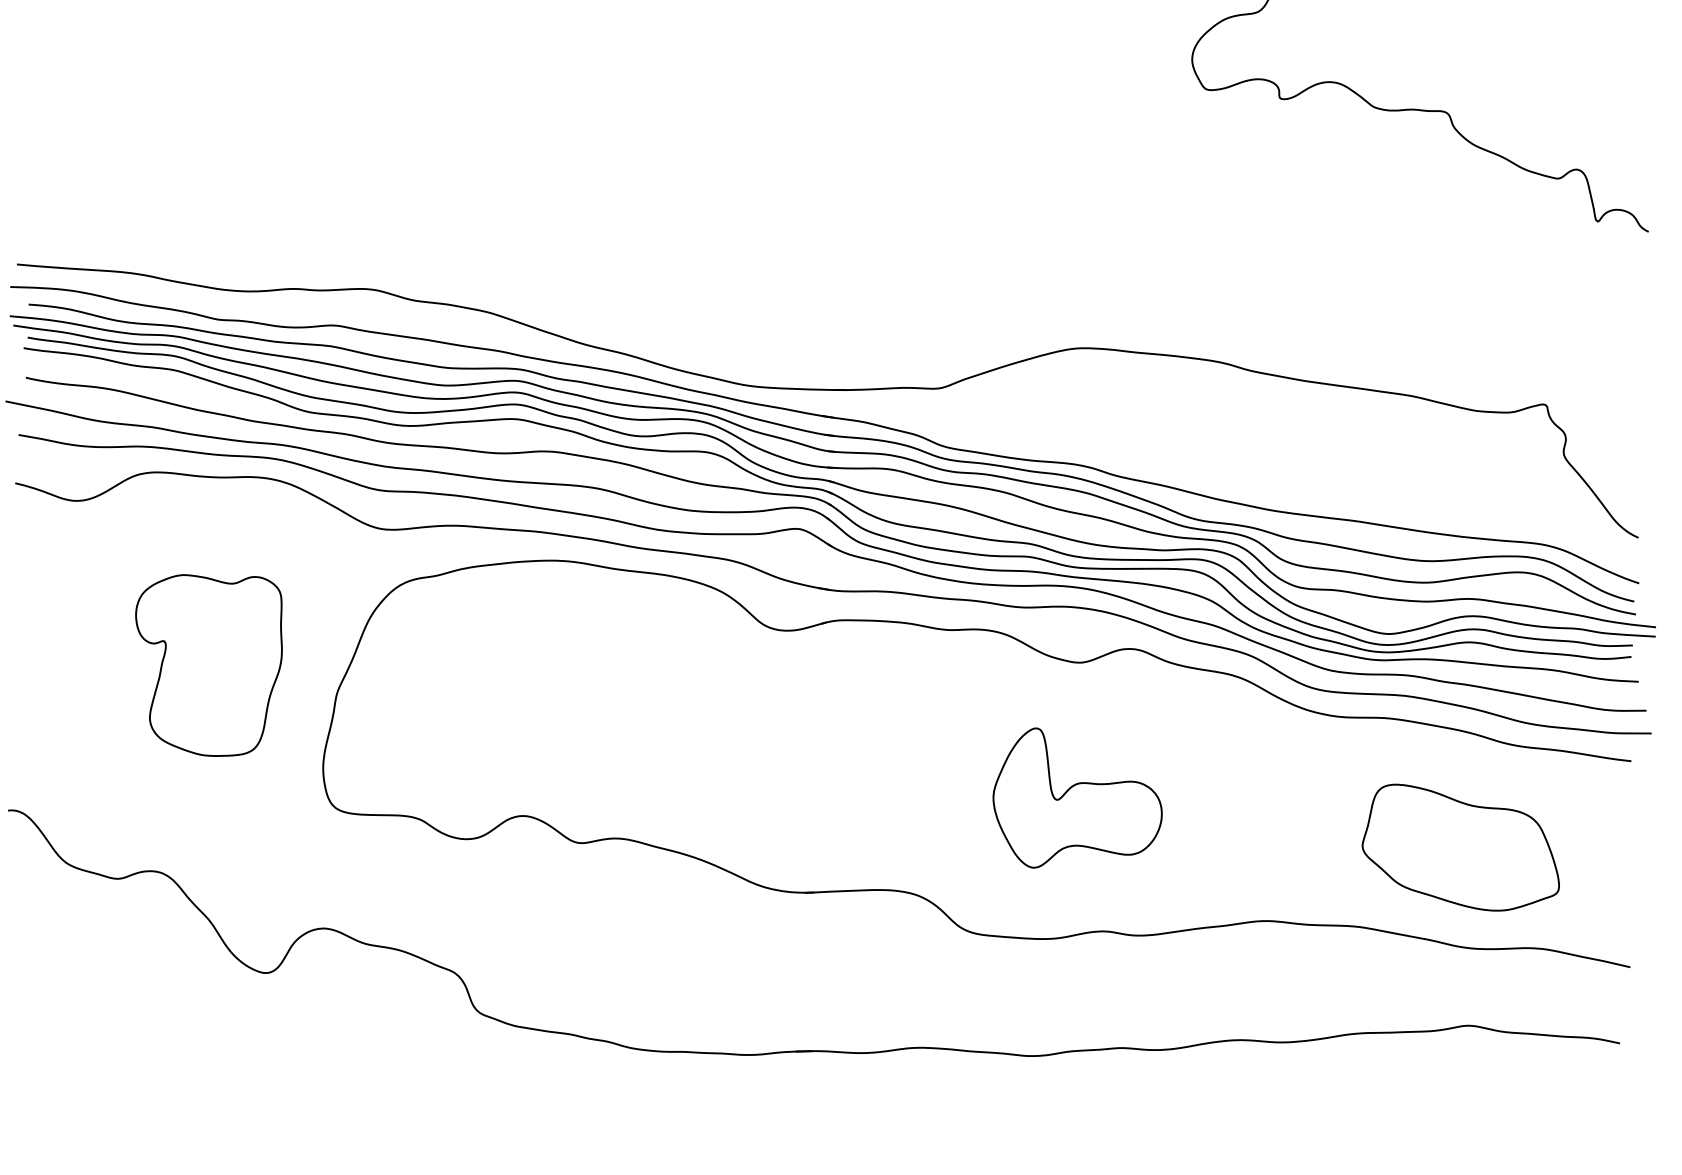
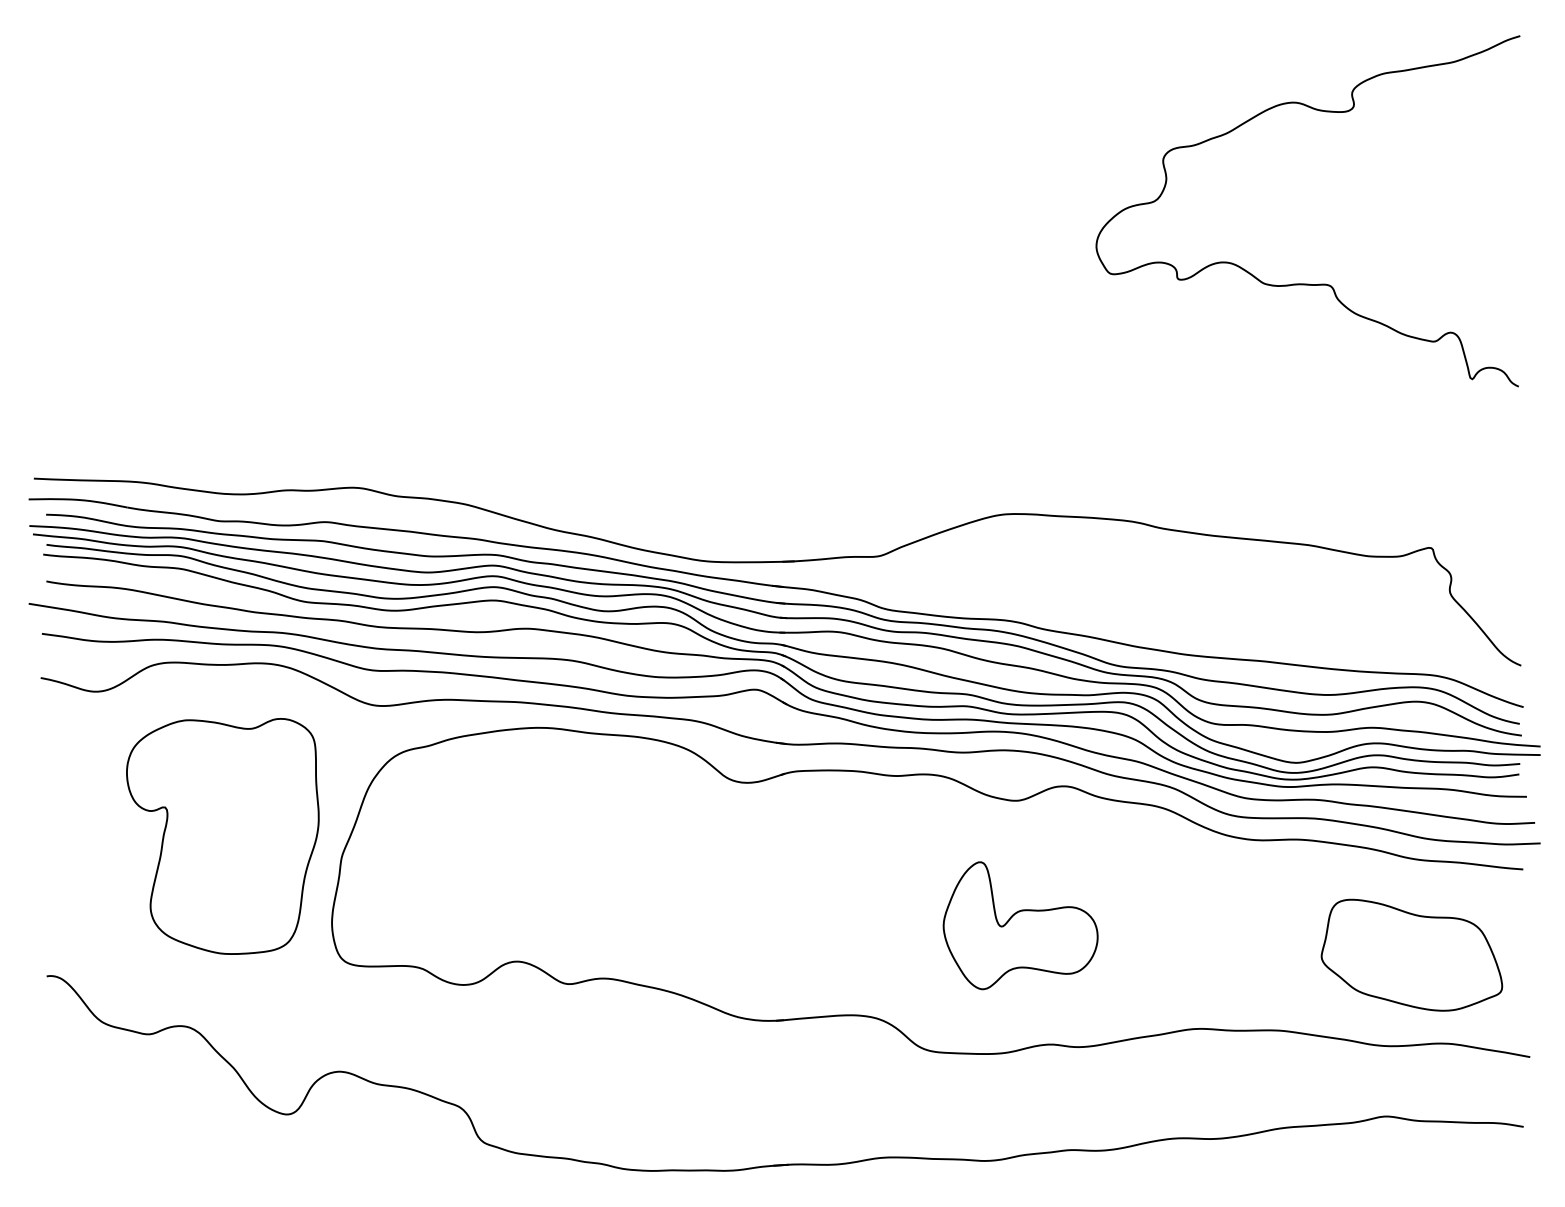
part: (207, 665) -> (222, 836), size x1.43
part: (1461, 847) -> (1411, 954), moved

